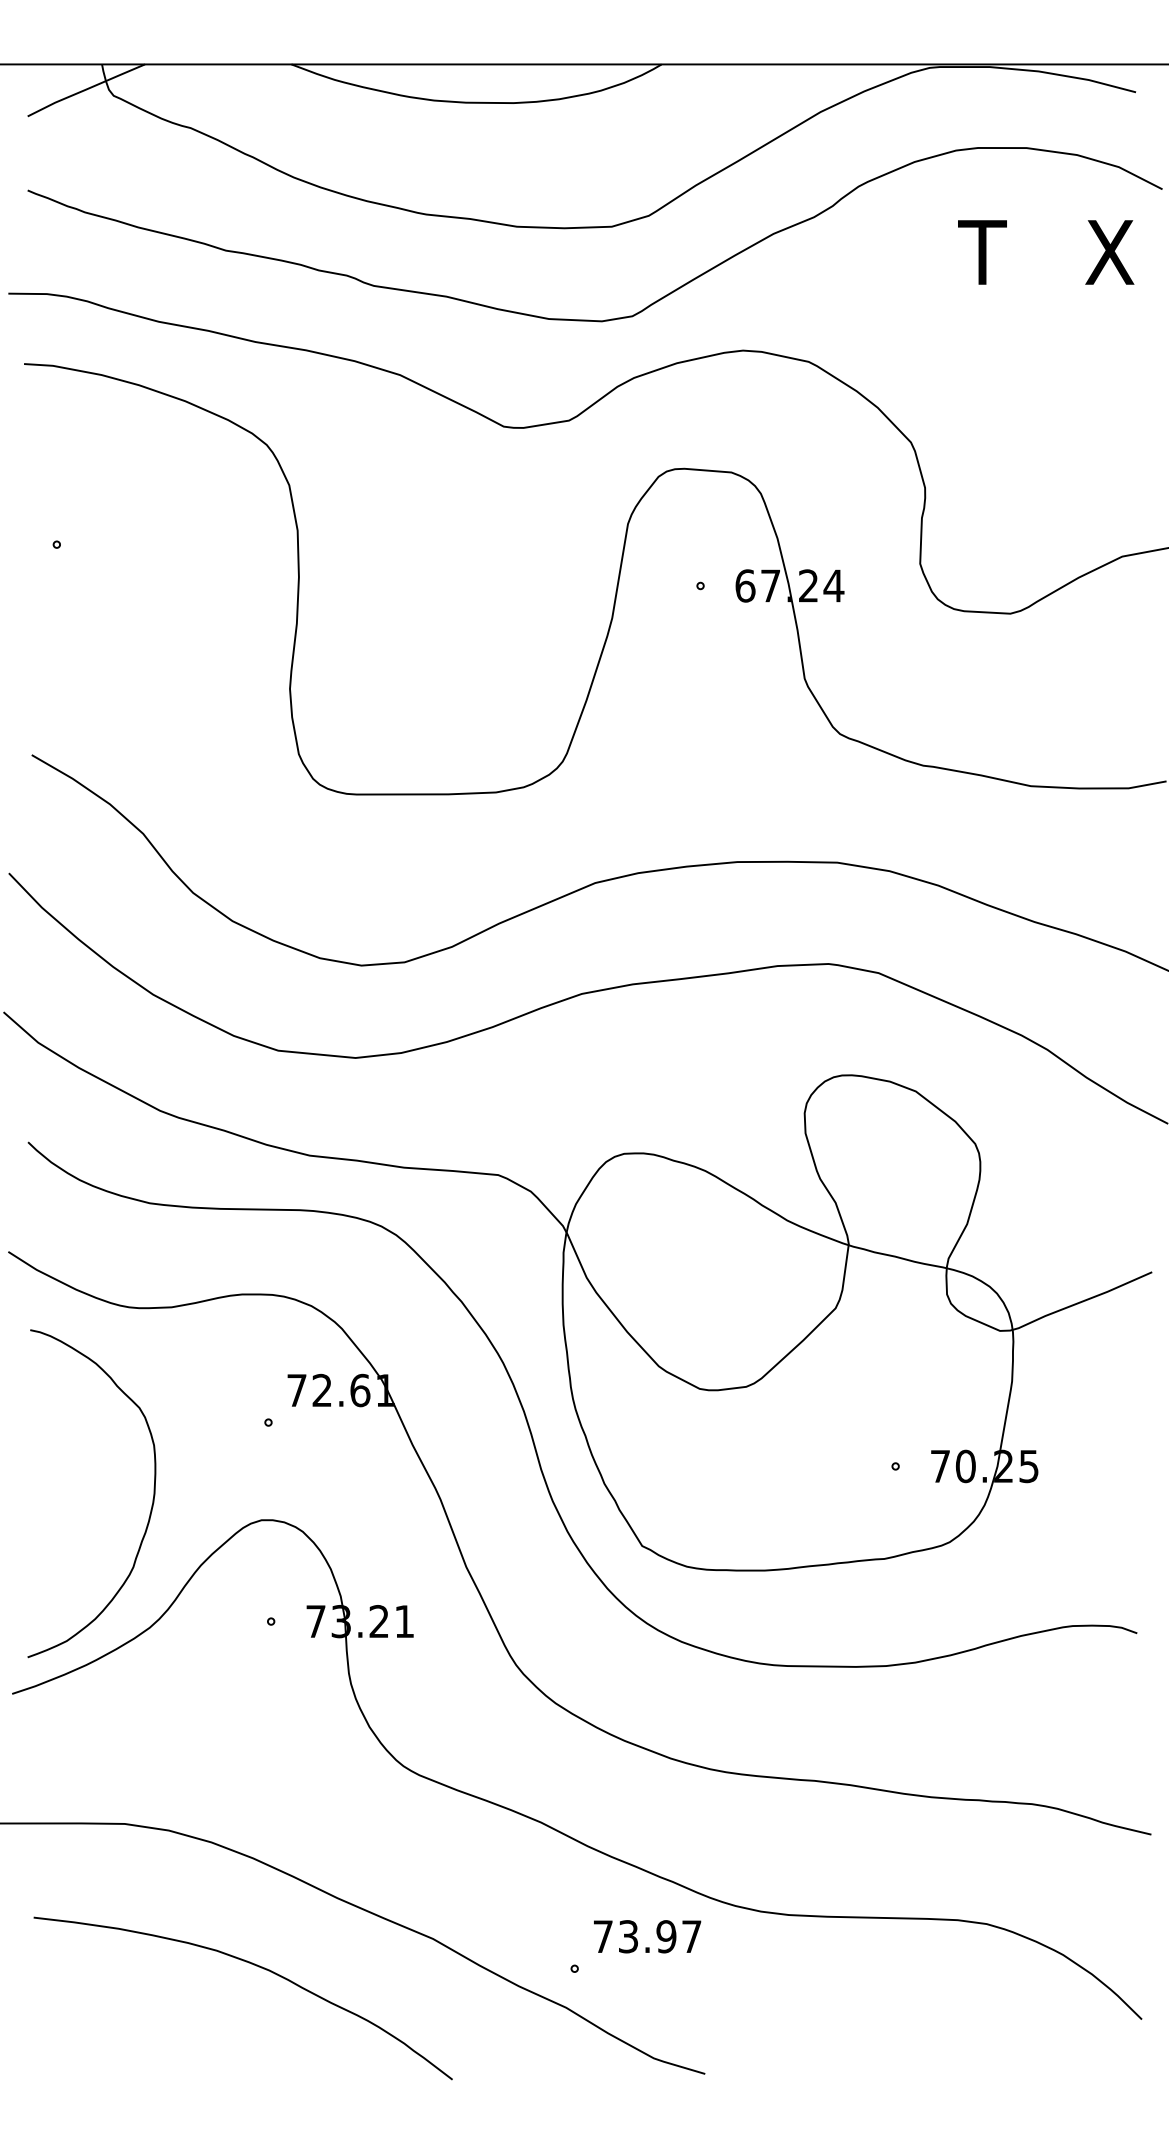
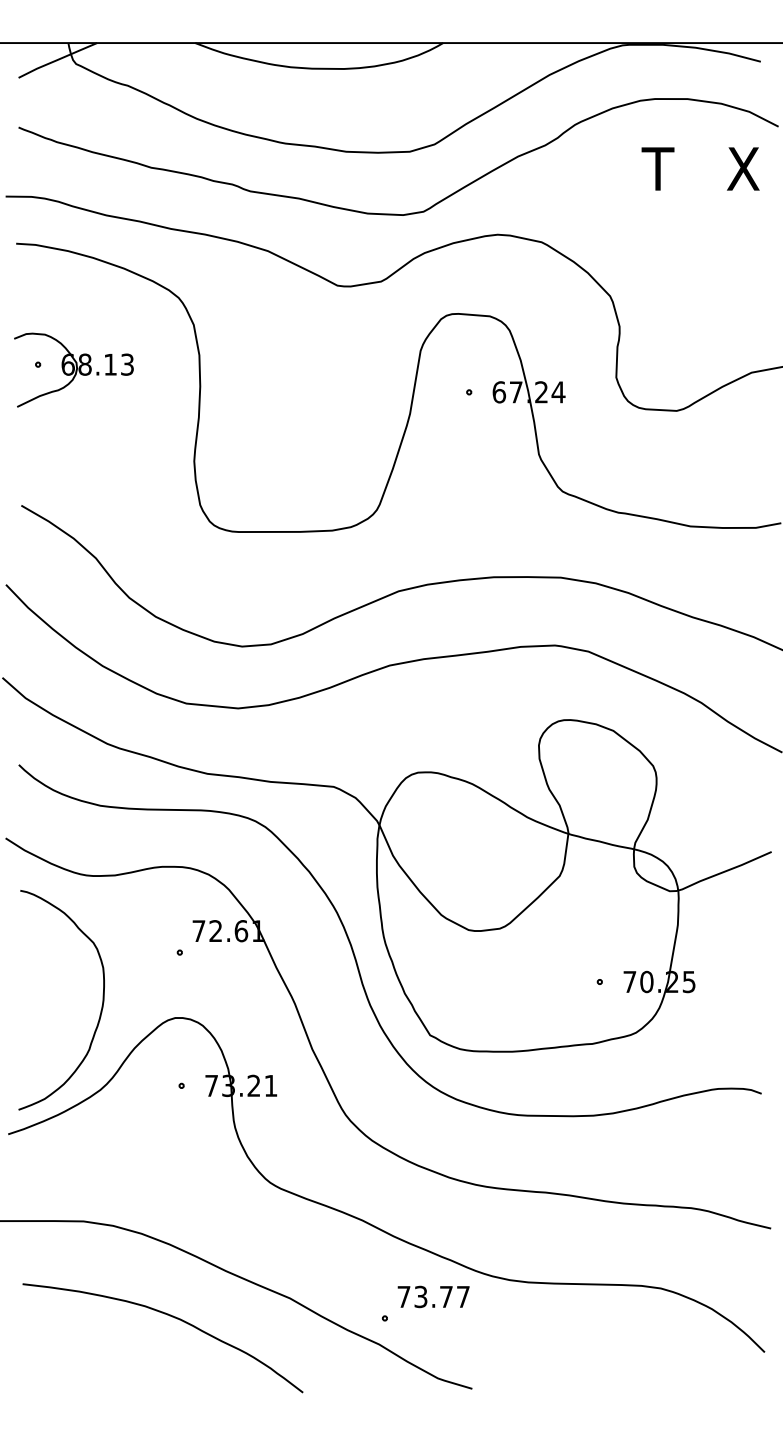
part: (109, 551) -> (73, 369), added
text: (665, 1936) -> (445, 1296), 73.97 -> 73.77

